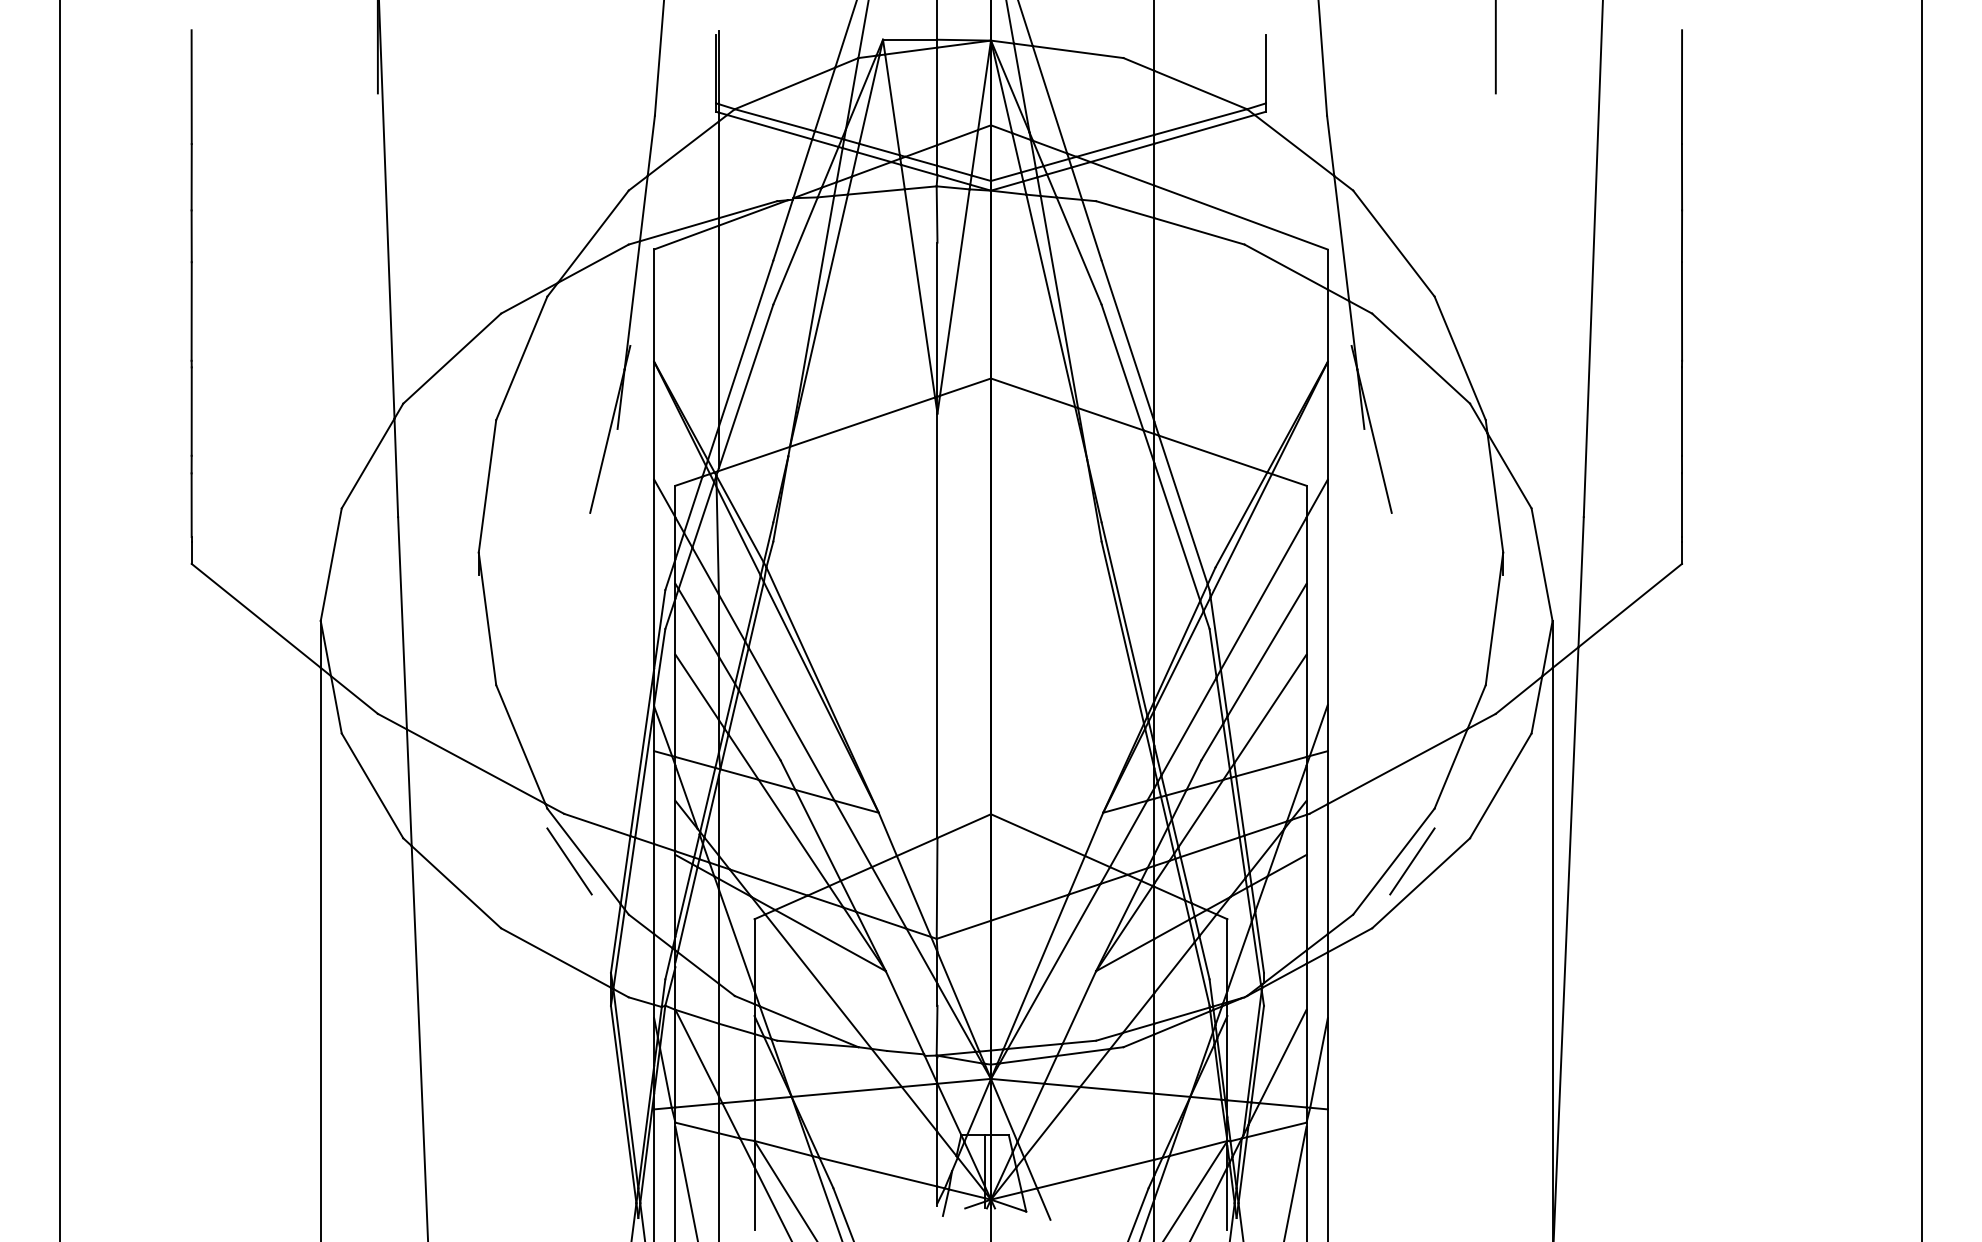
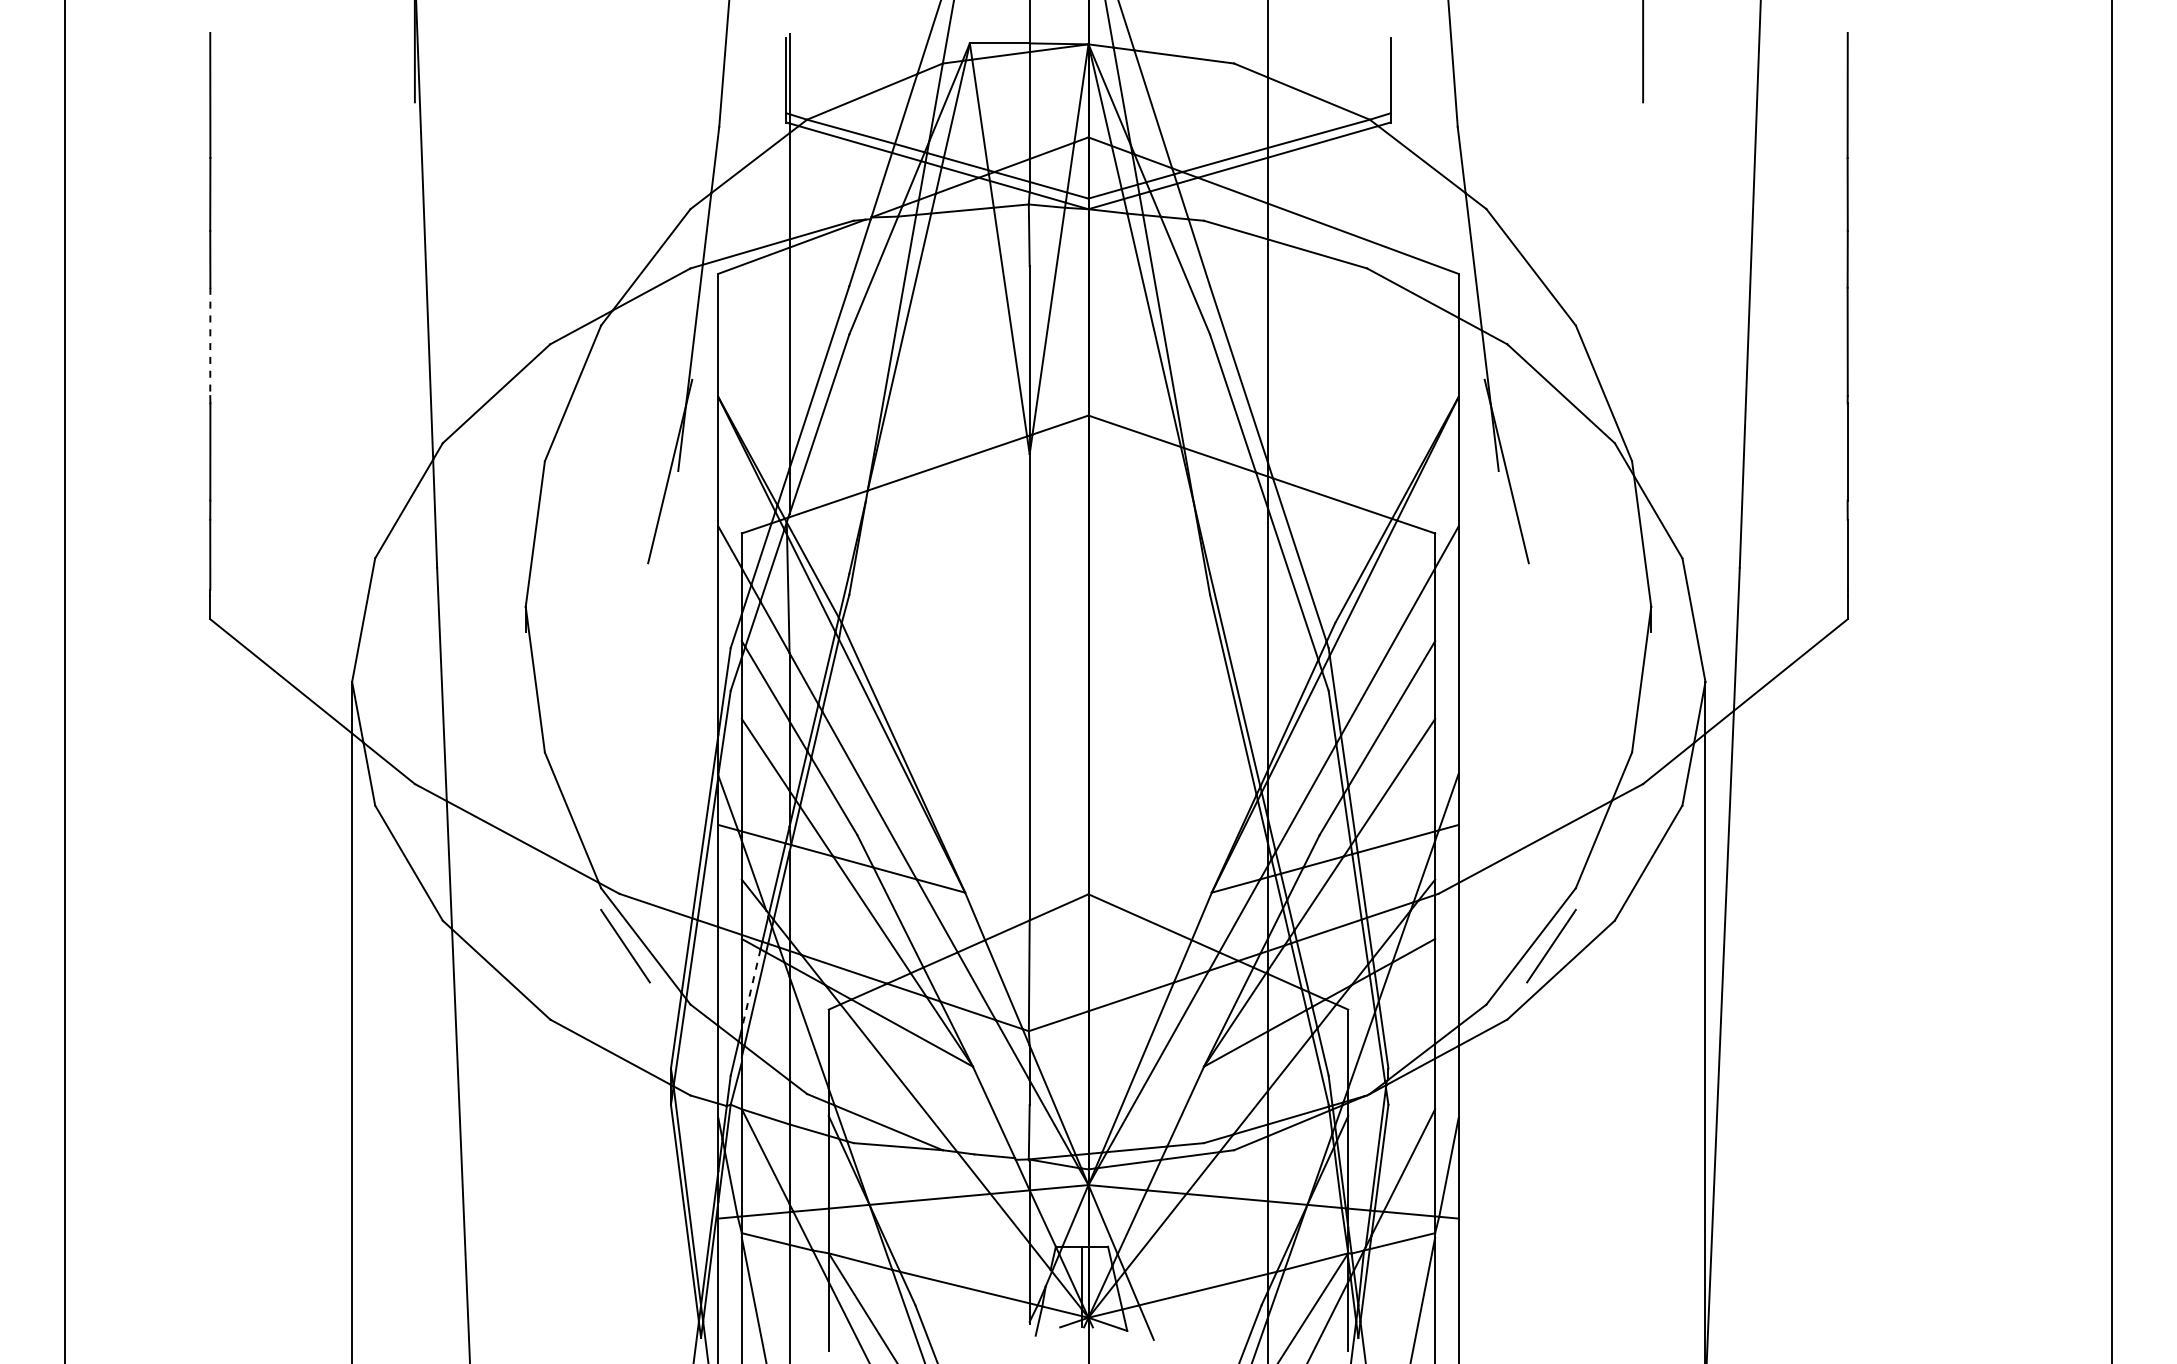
line: (191, 311) -> (210, 342), solid -> dashed
line: (684, 900) -> (751, 989), solid -> dashed

